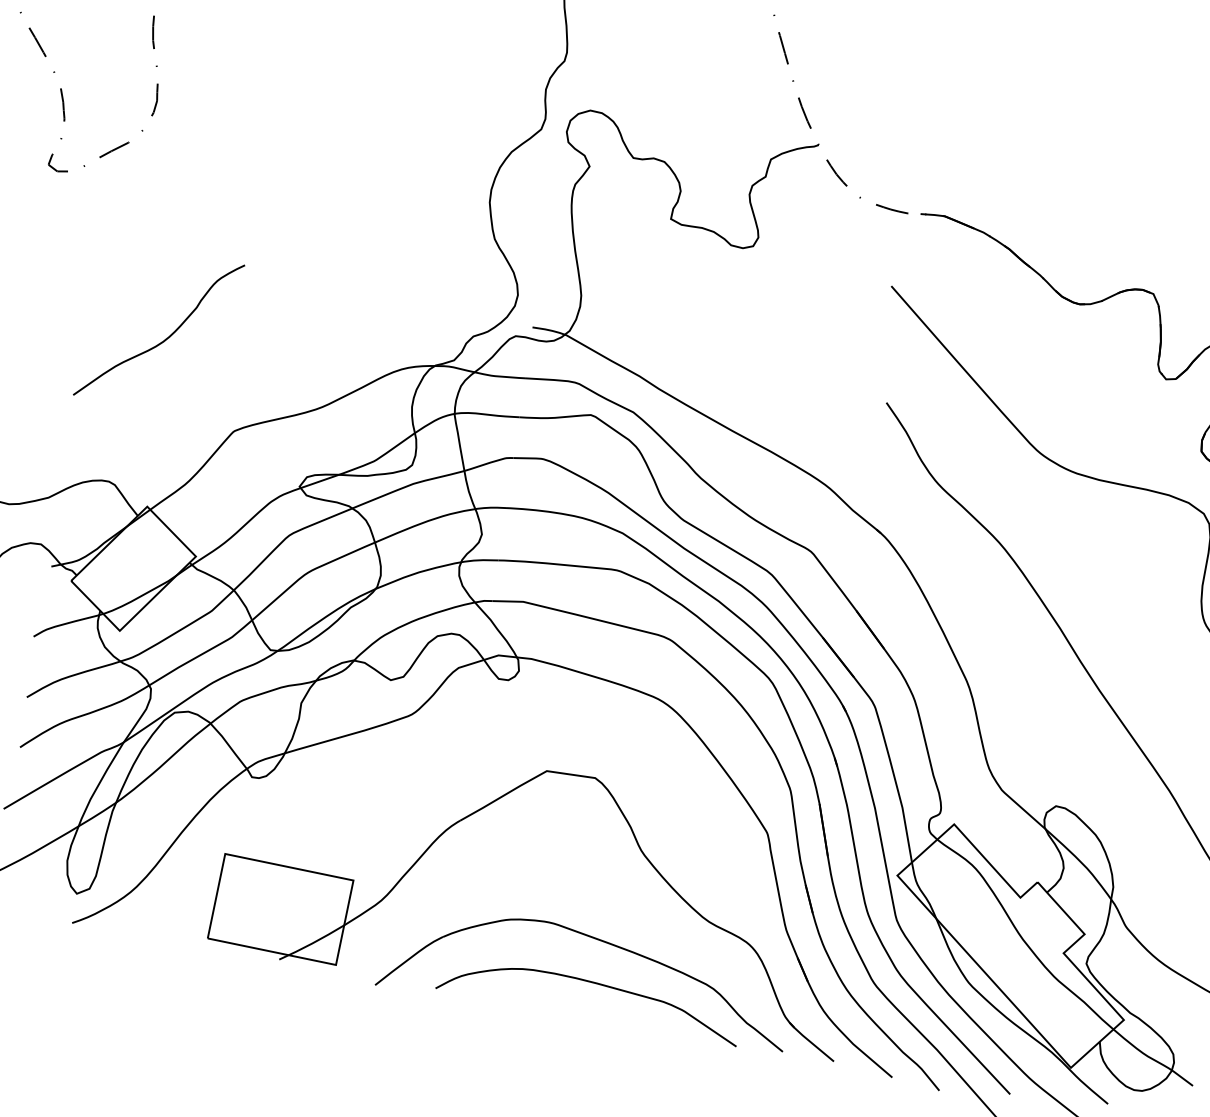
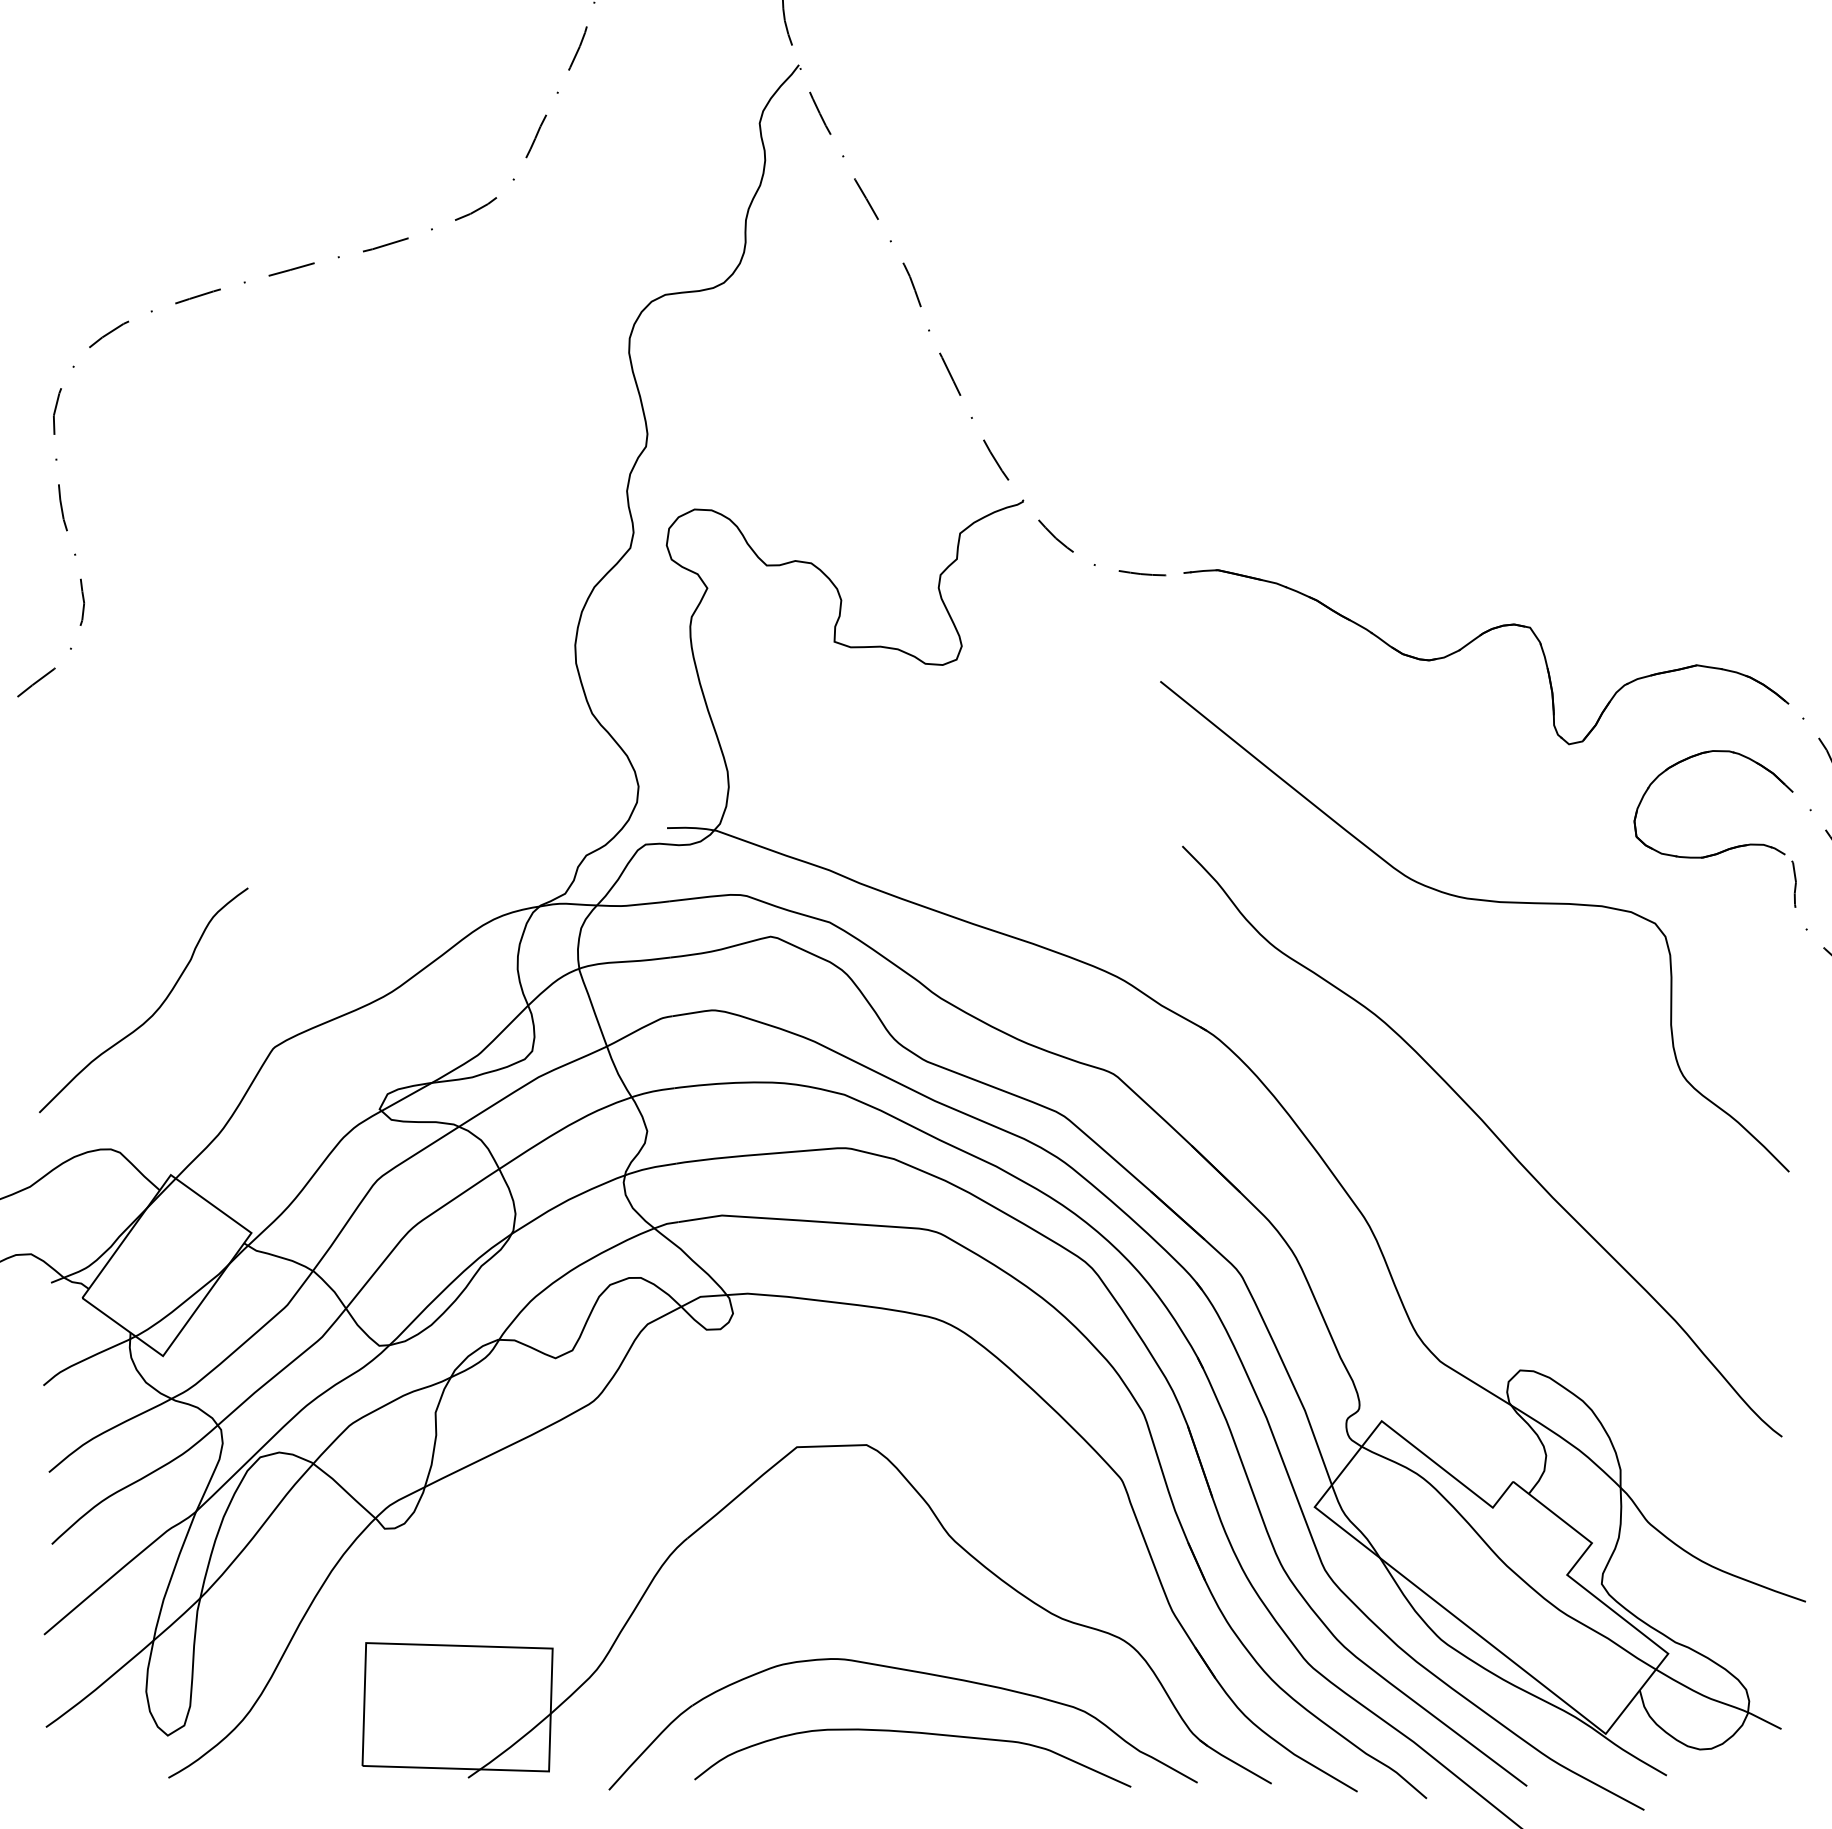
curve: (165, 339) -> (154, 1011), moved

